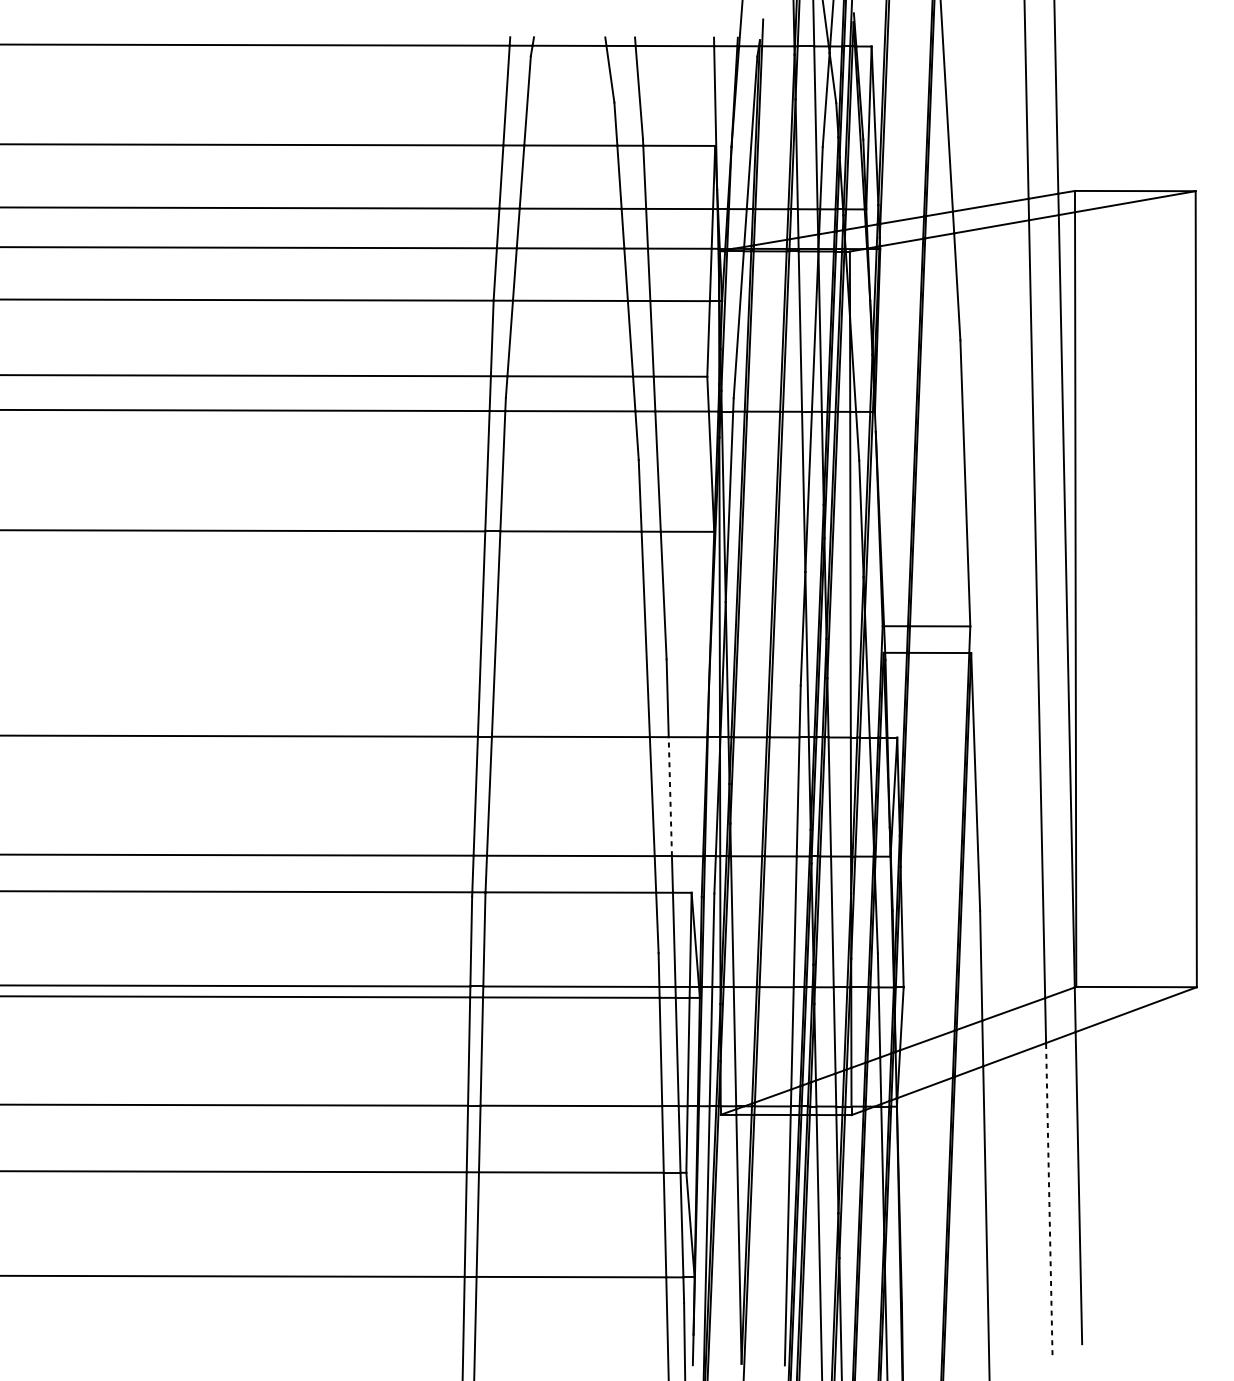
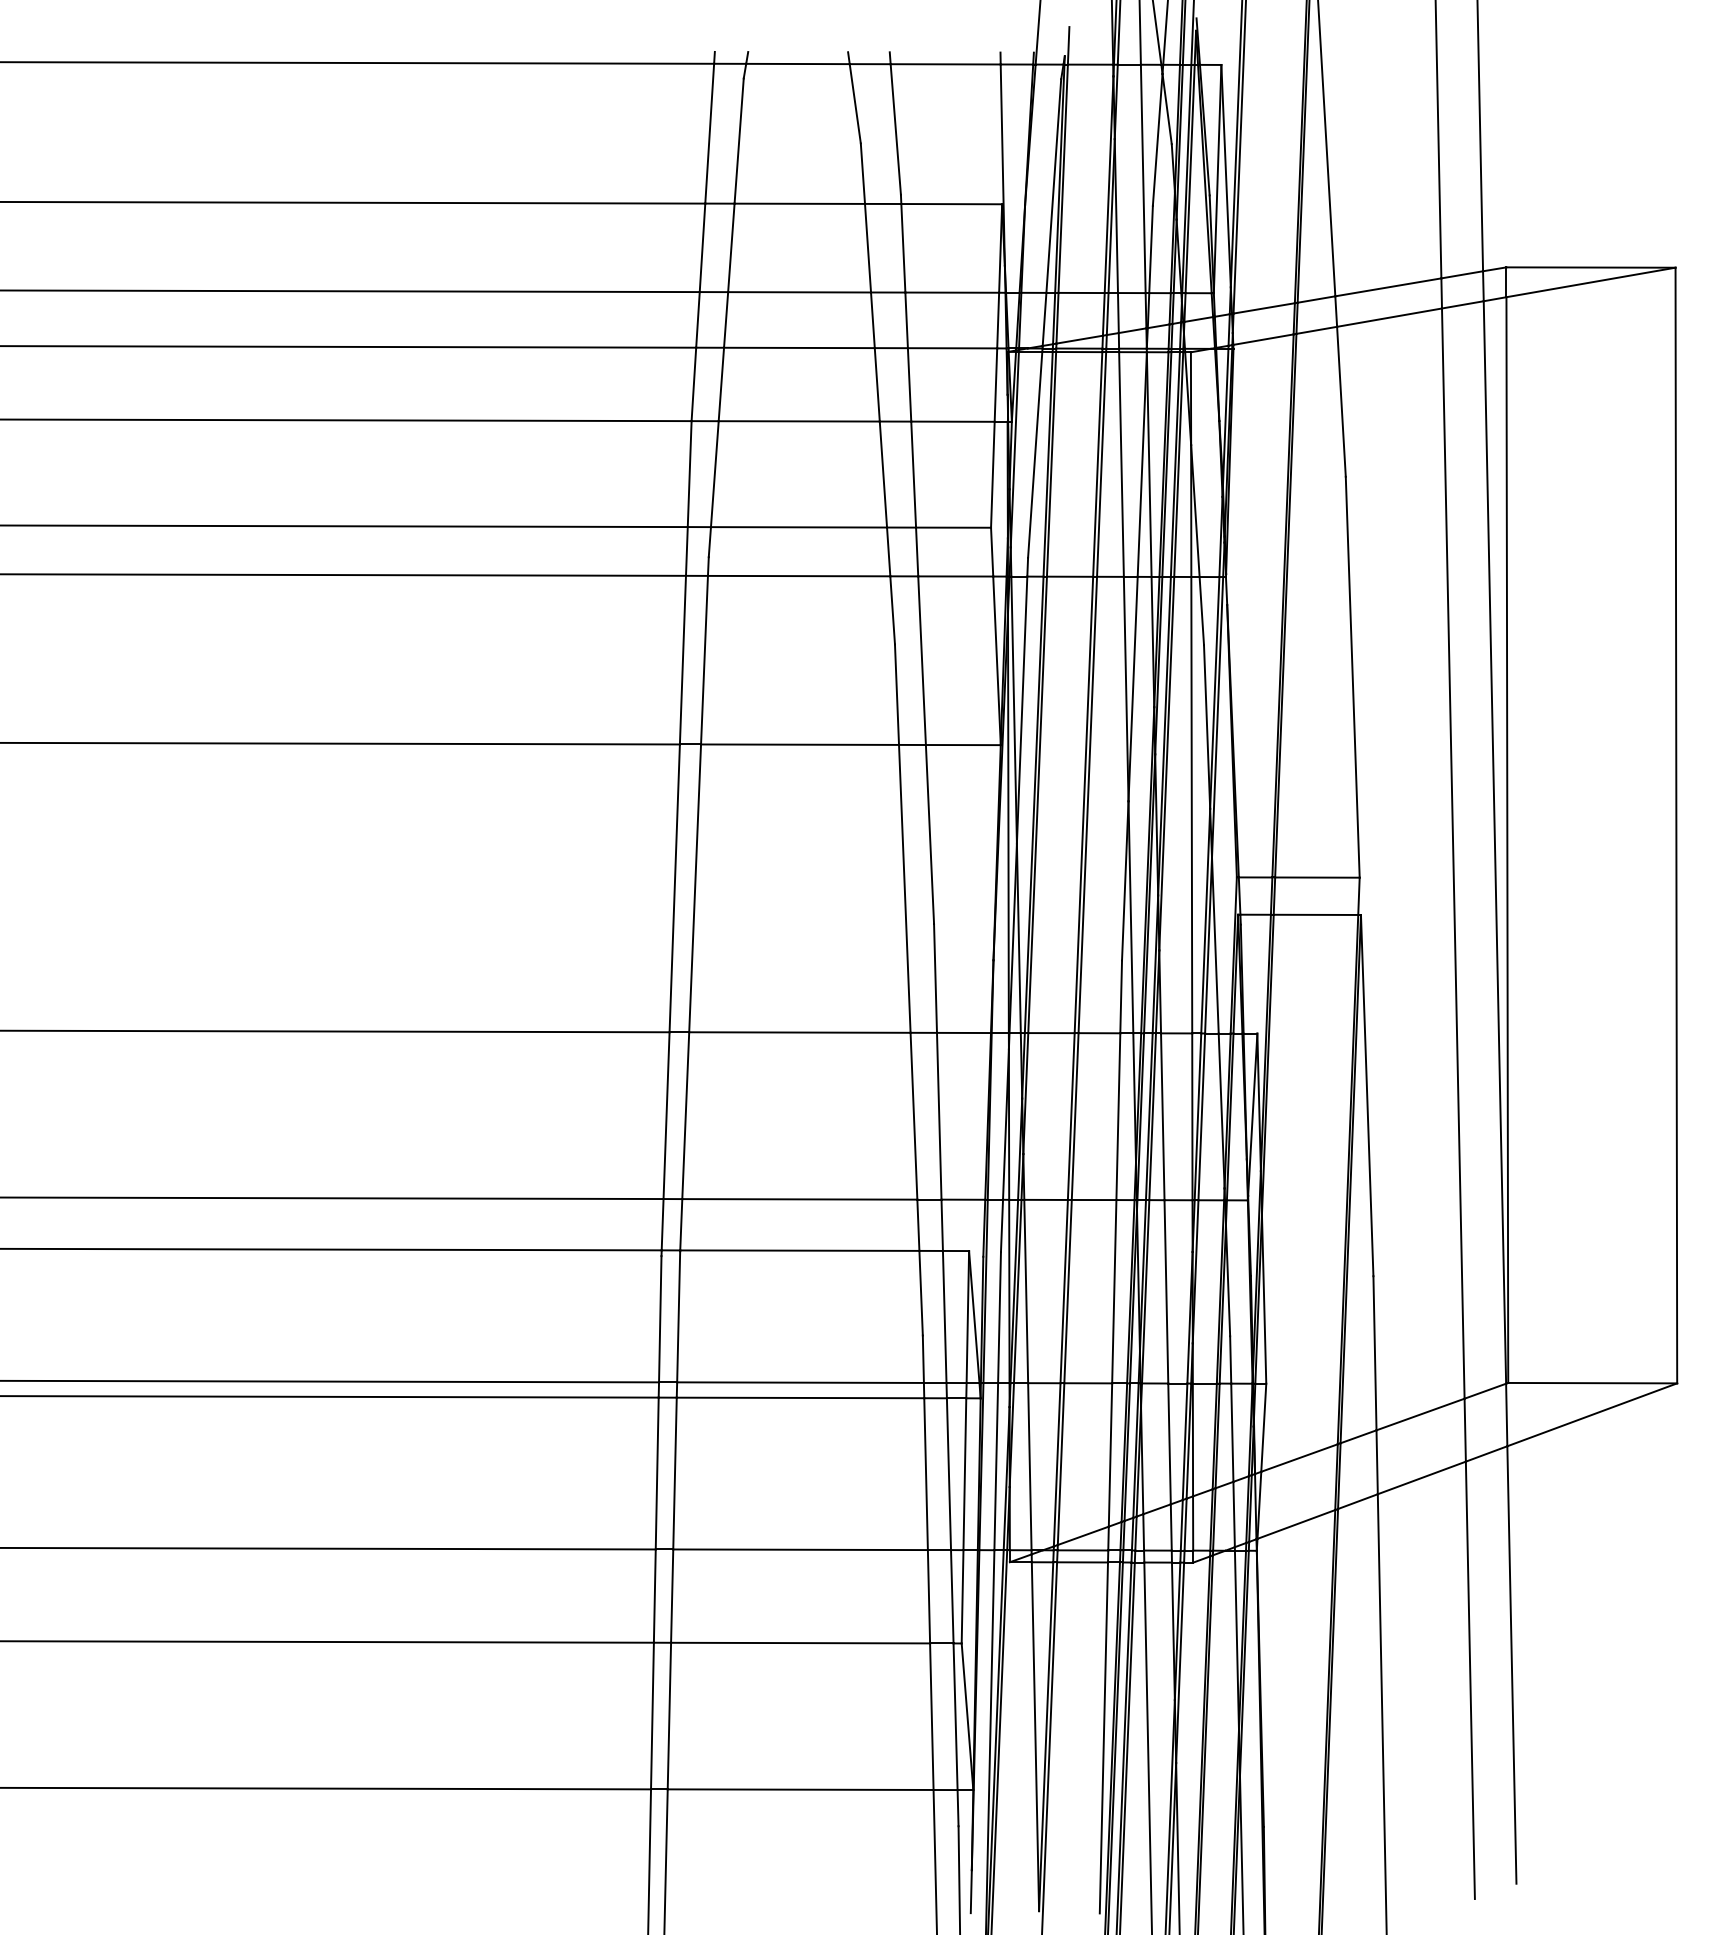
line: (670, 796) -> (939, 1115), dashed -> solid
line: (1049, 1199) -> (1470, 1680), dashed -> solid

